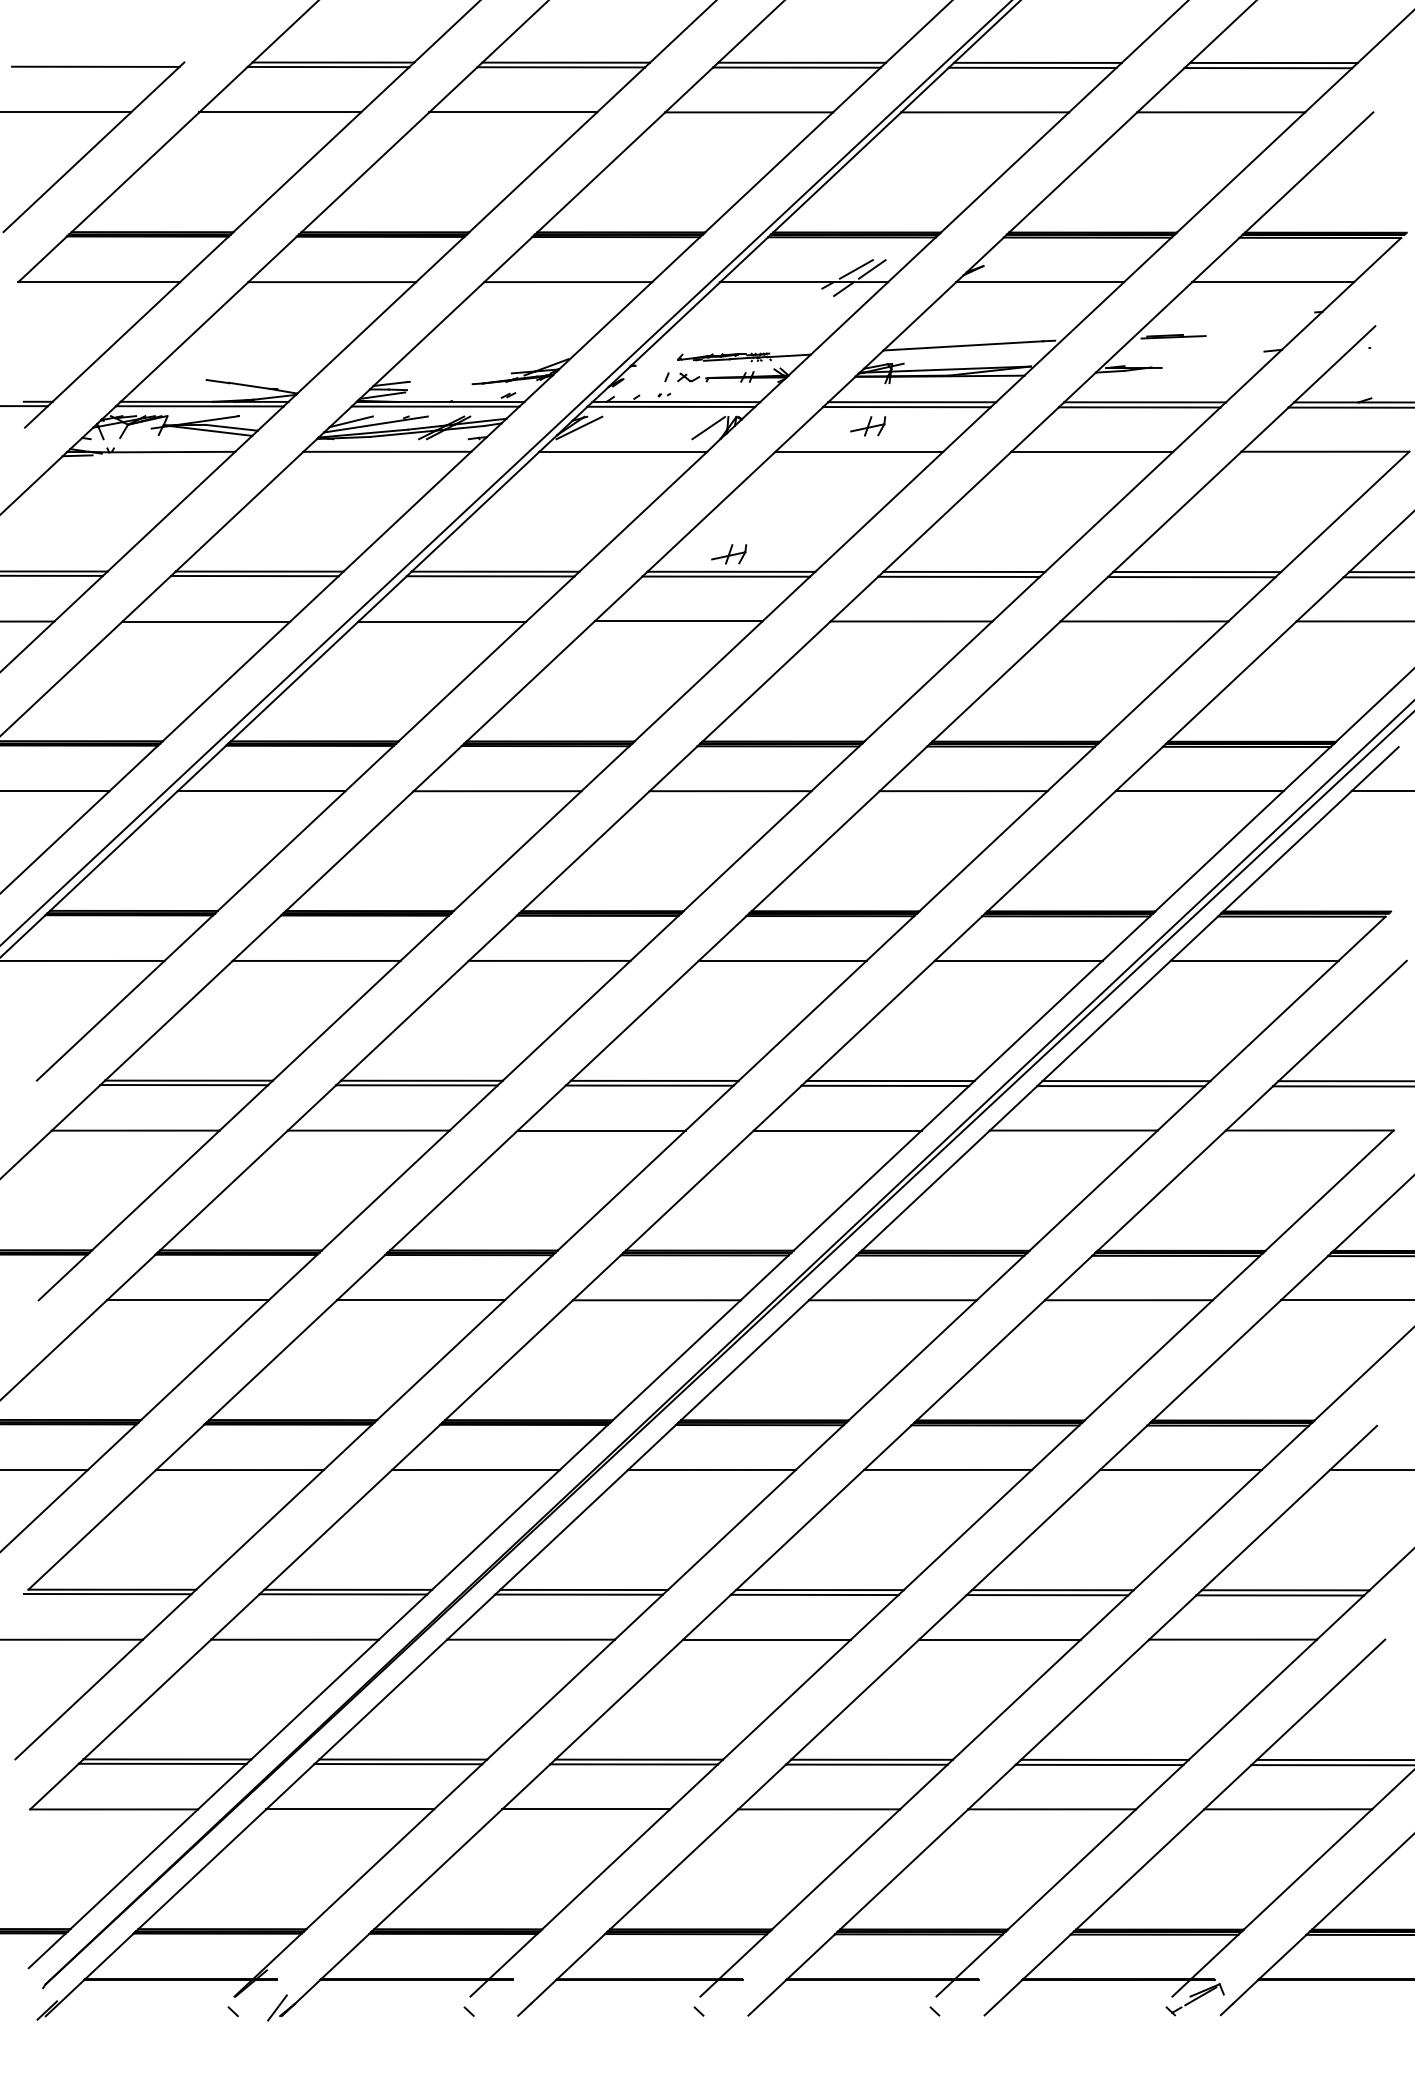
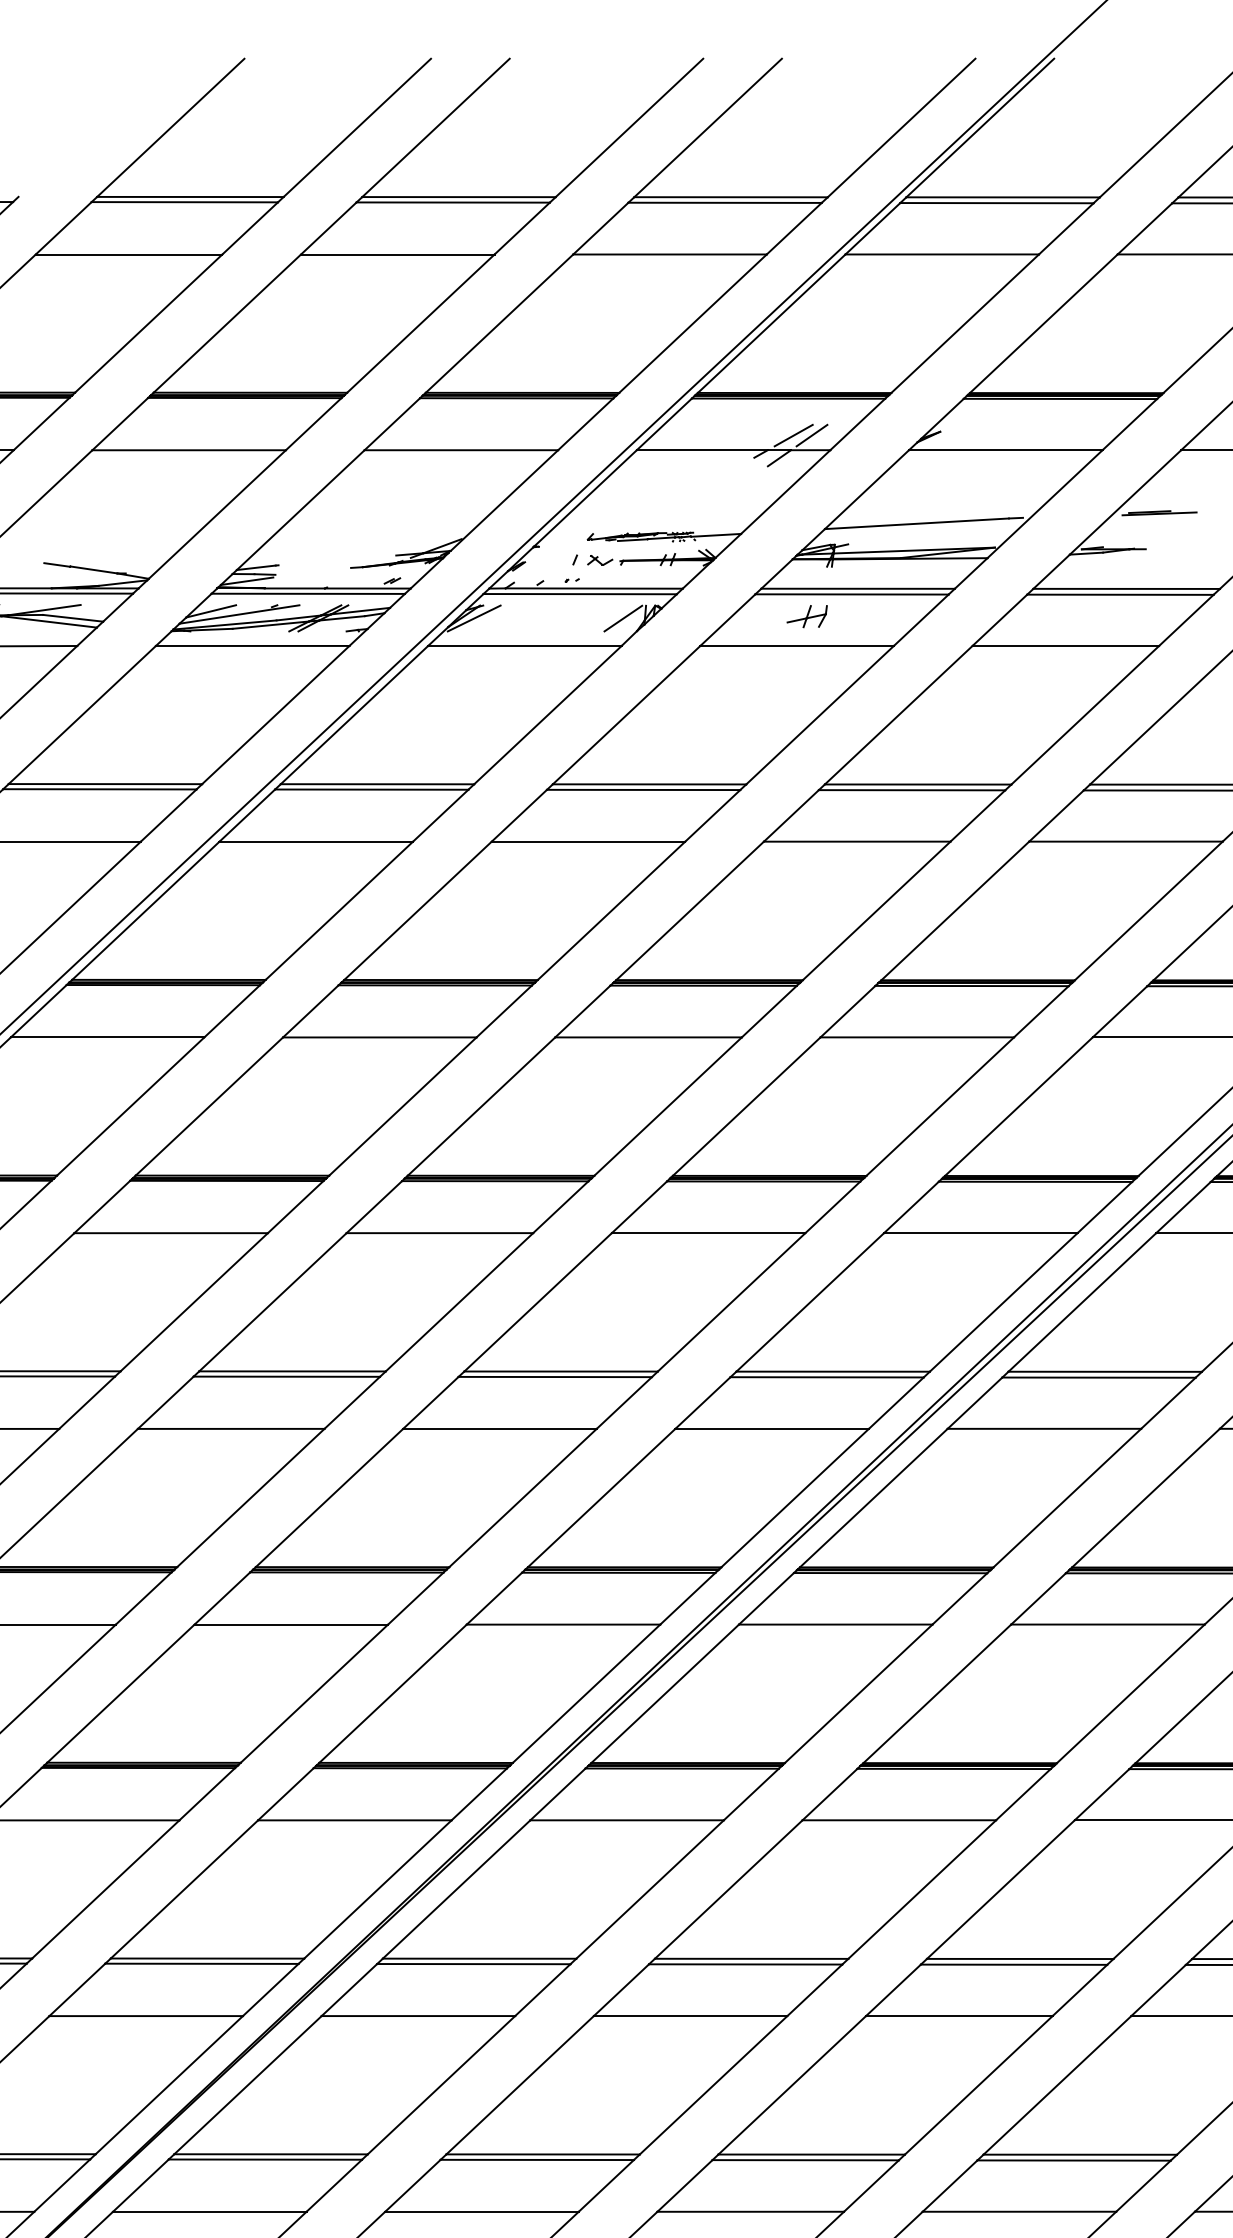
part: (729, 554) -> (647, 764), removed

